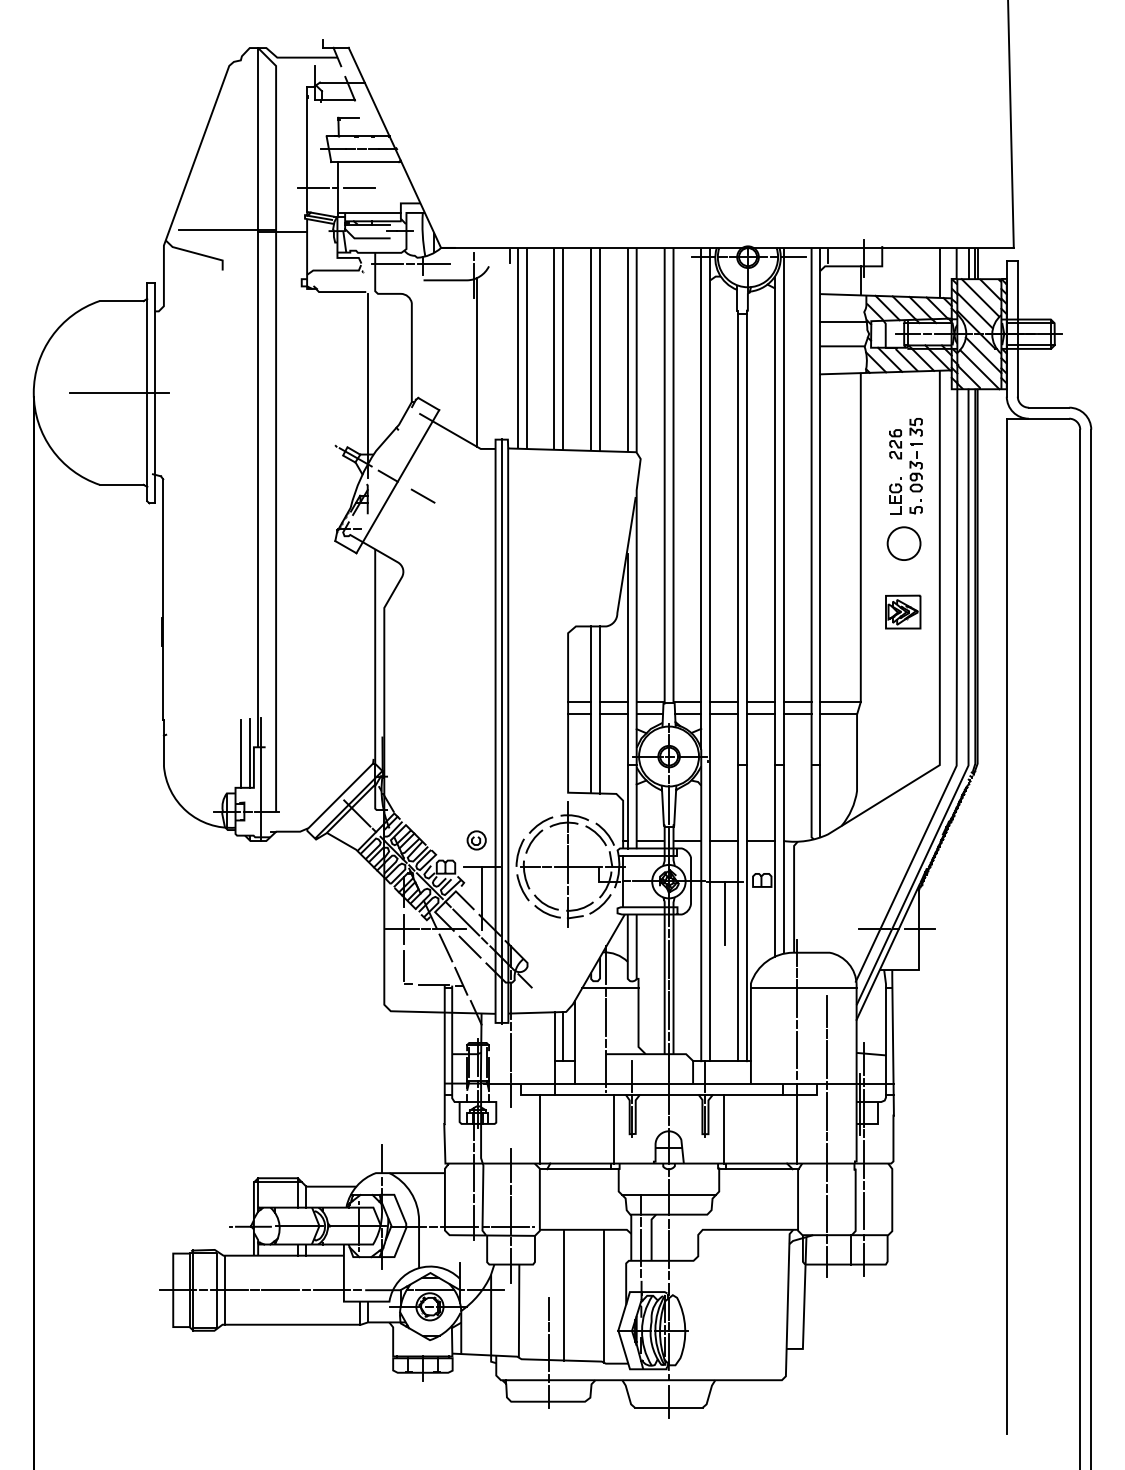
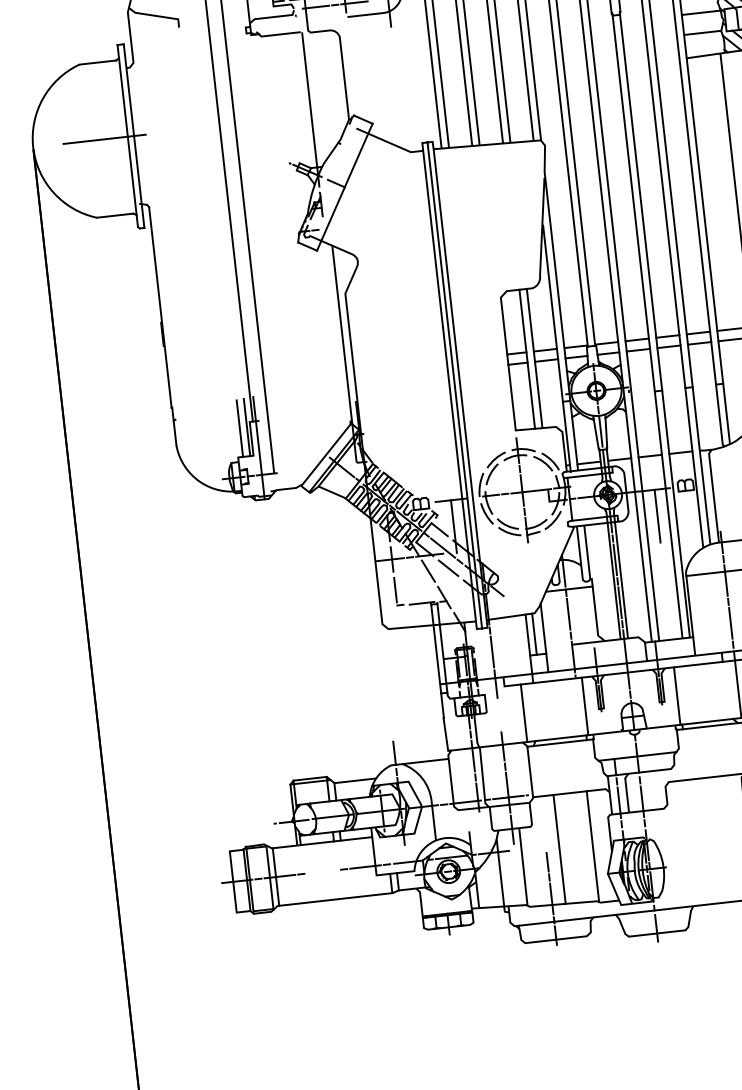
line: (477, 361) -> (399, 79), removed
line: (422, 495) -> (366, 196), removed
part: (476, 840) -> (443, 478), removed
line: (280, 1290) -> (322, 872), removed

